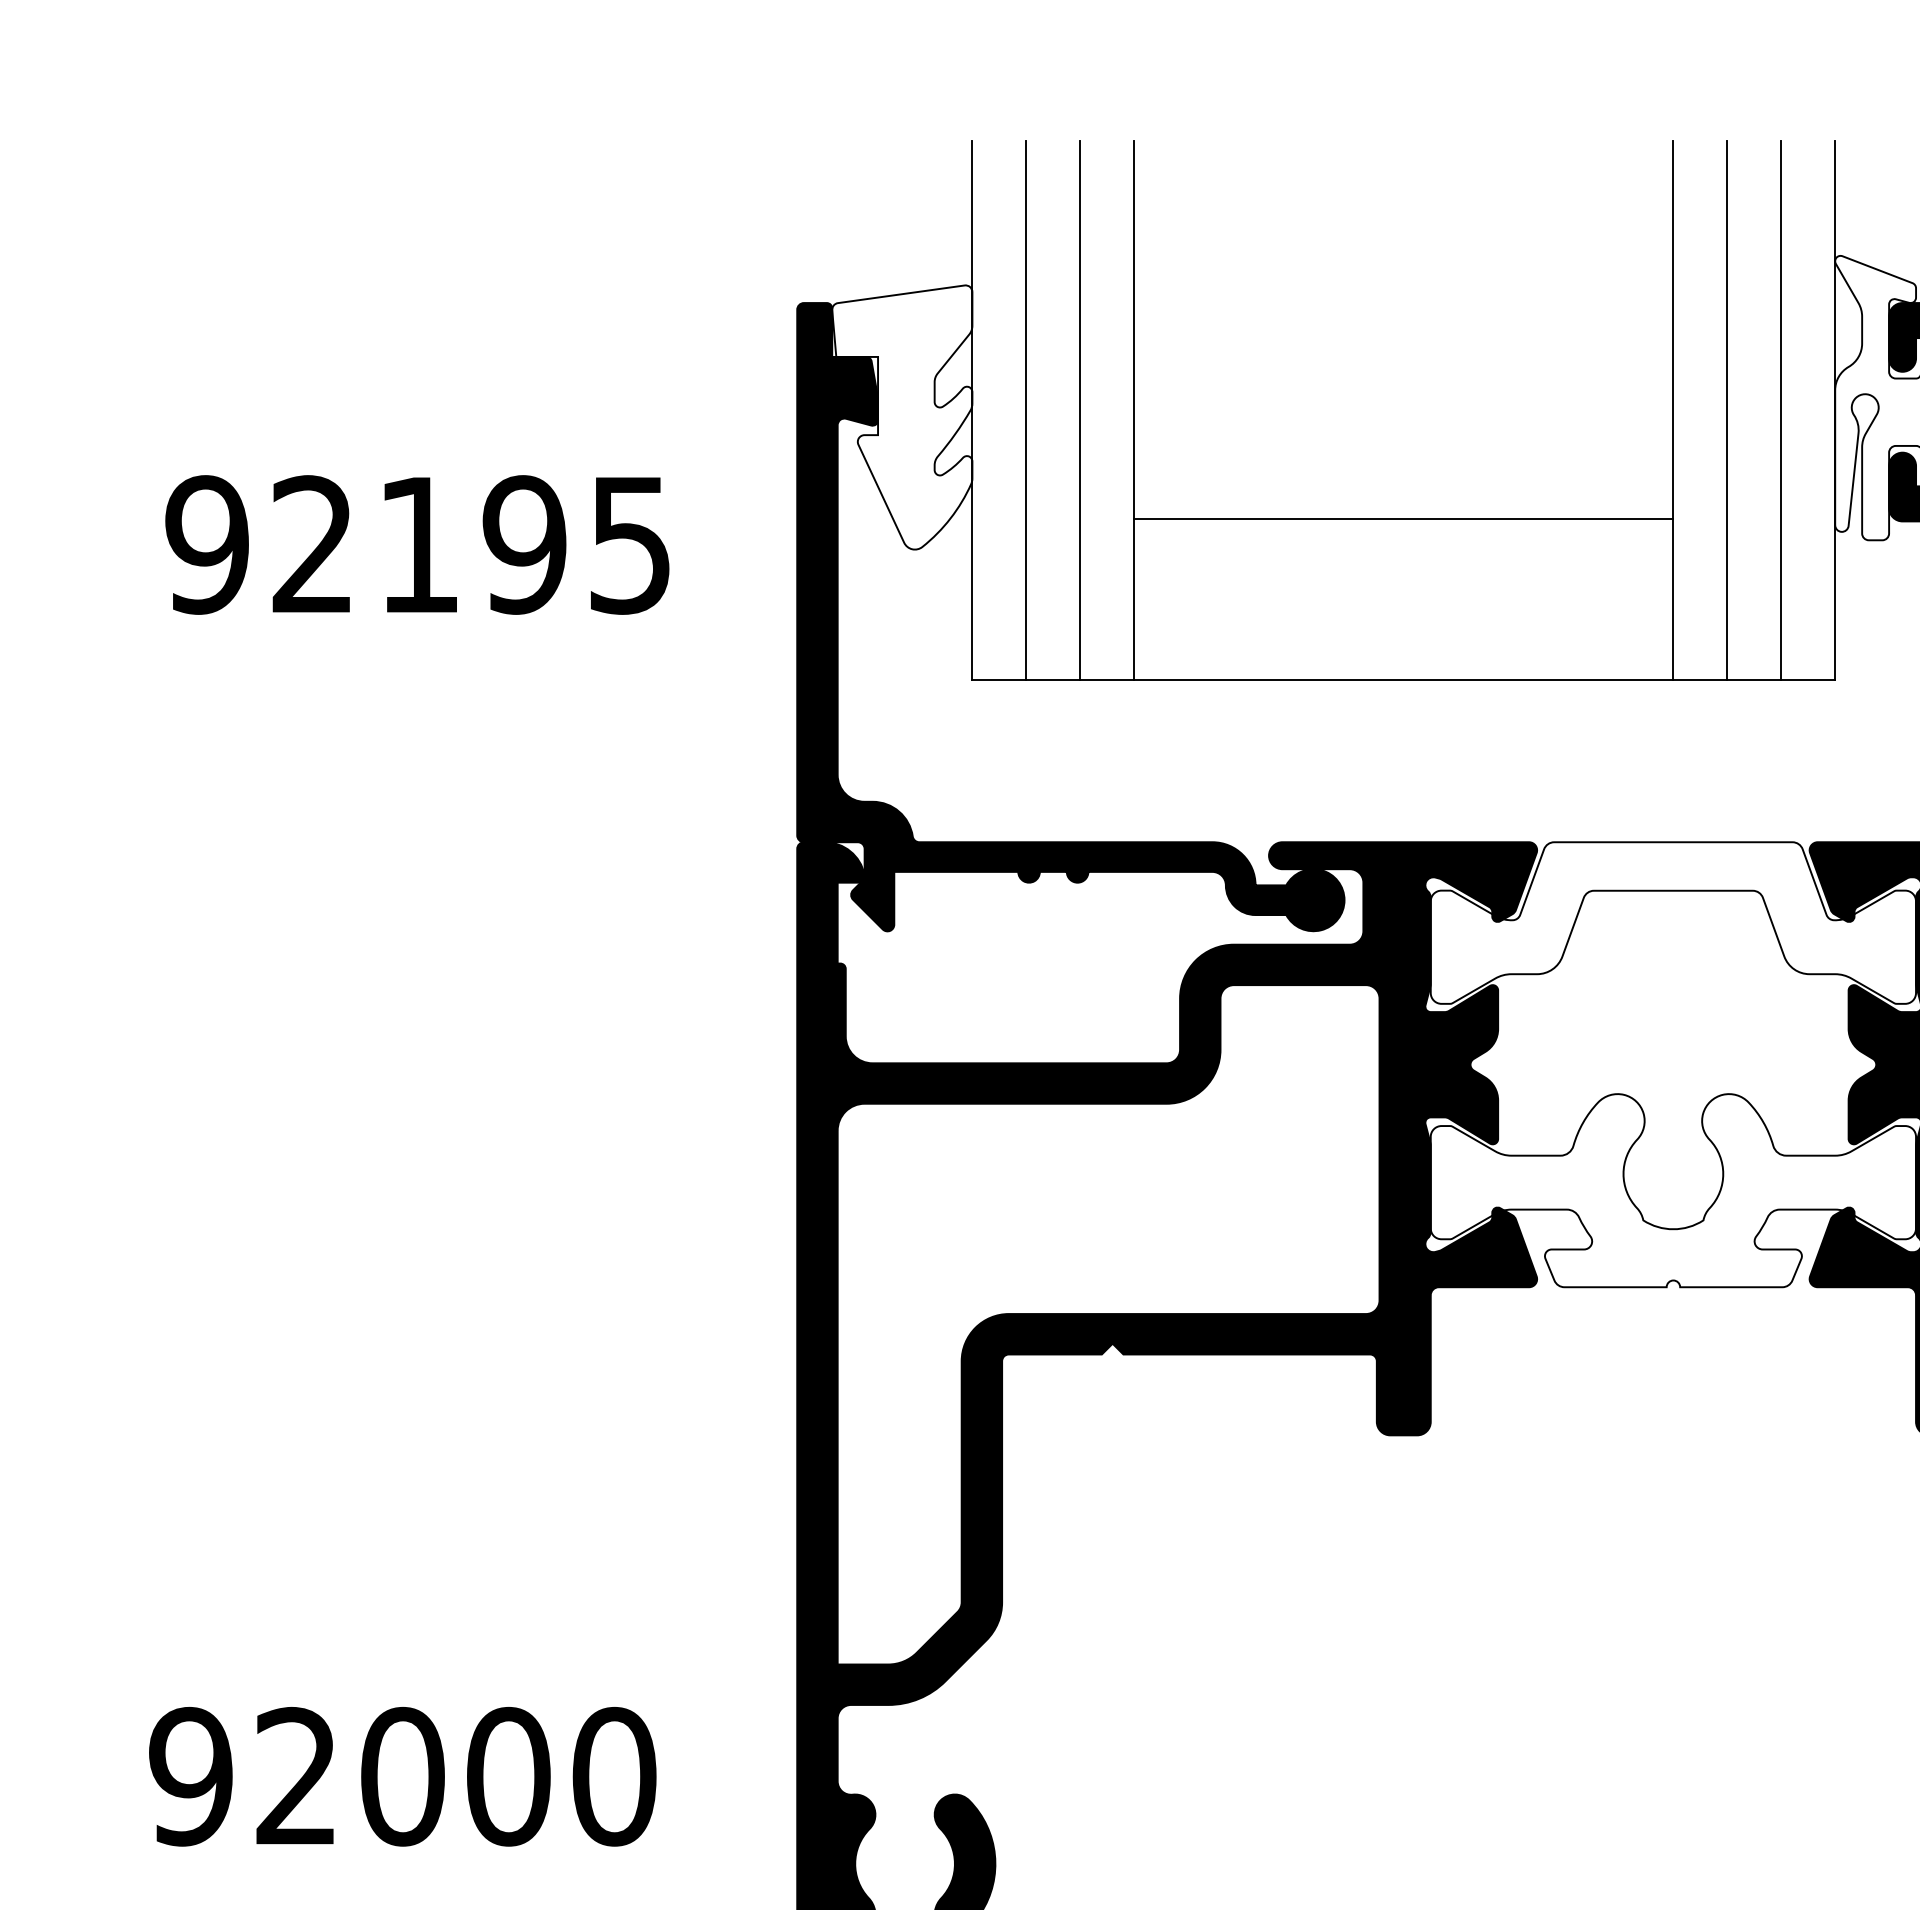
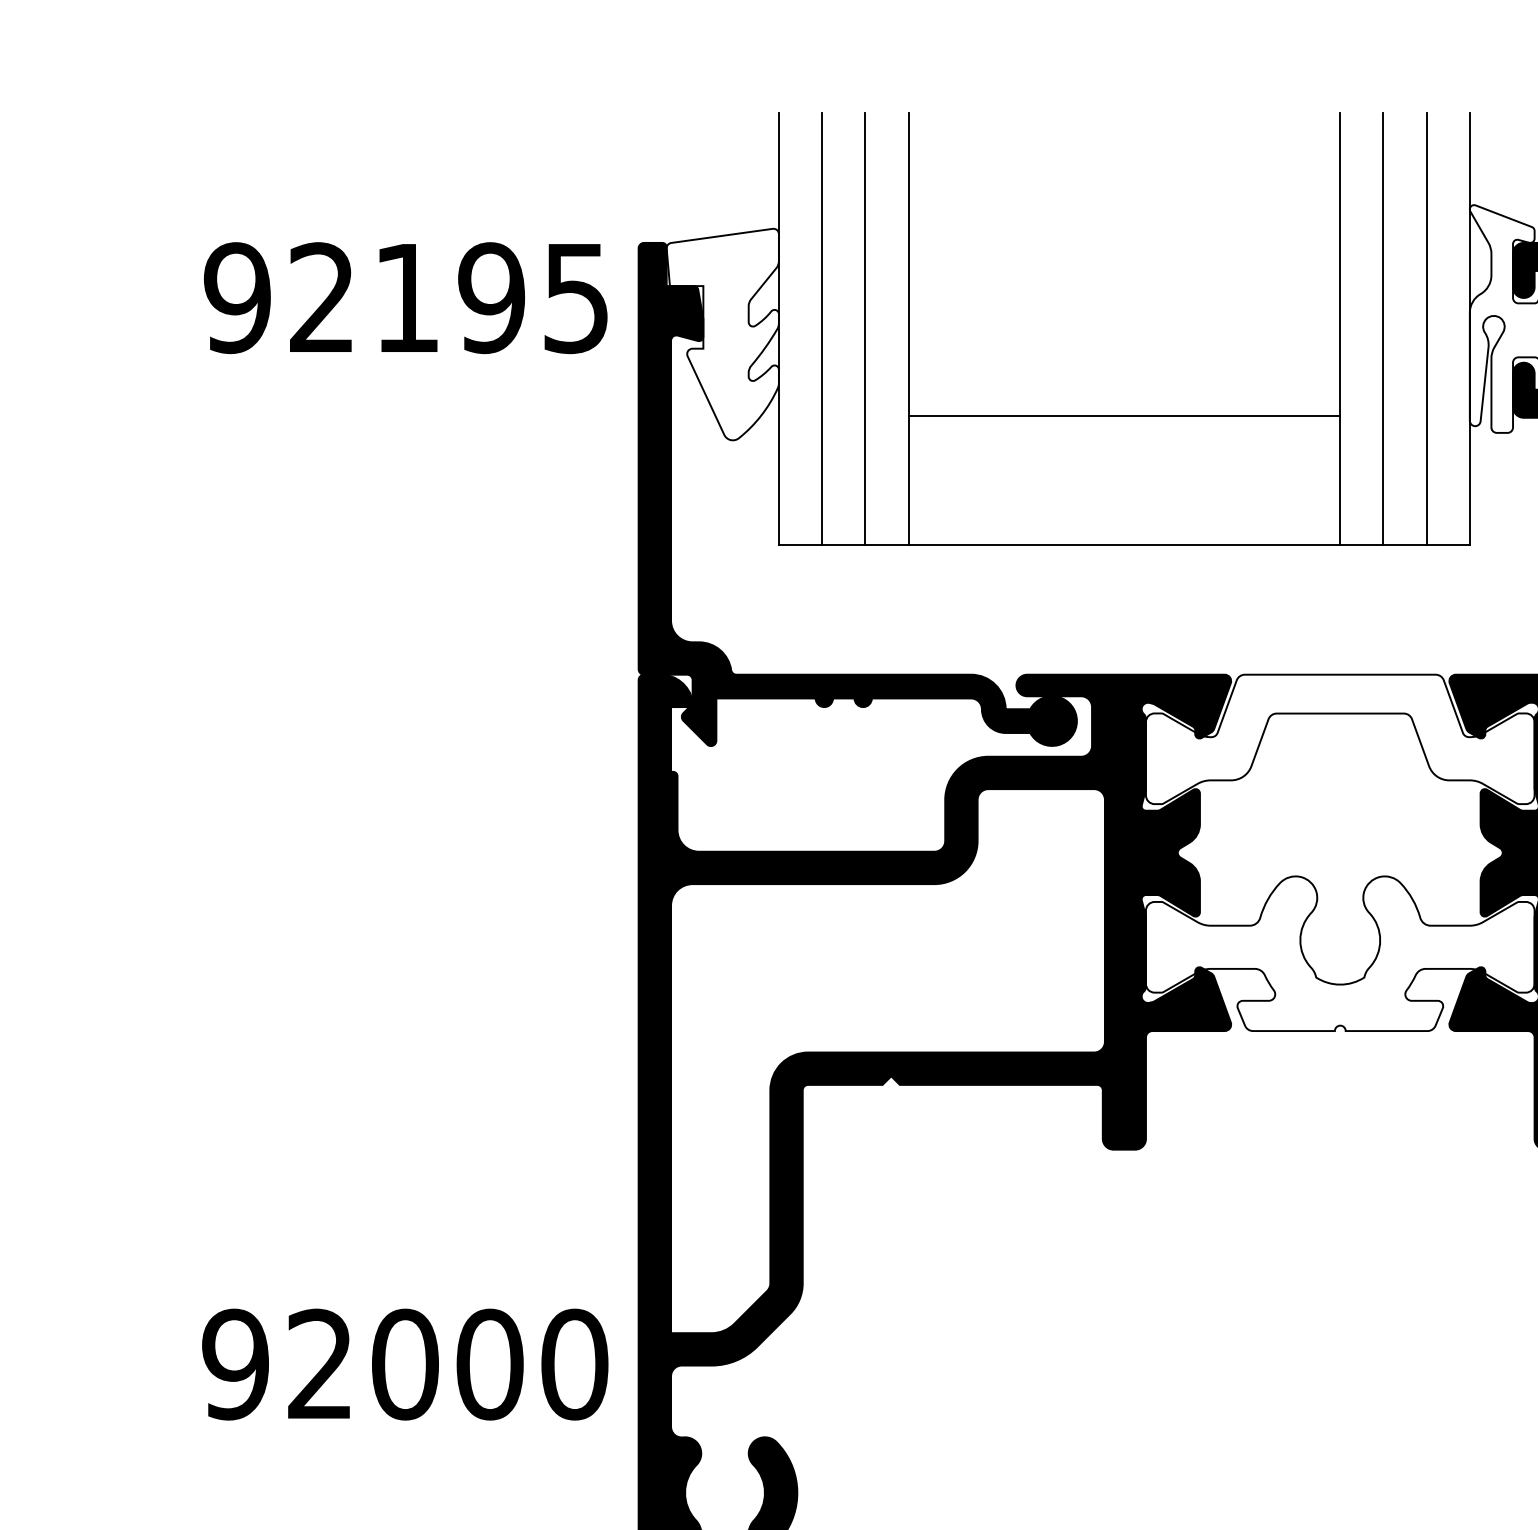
text: (417, 544) -> (405, 297), moved
text: (402, 1776) -> (405, 1364), moved

